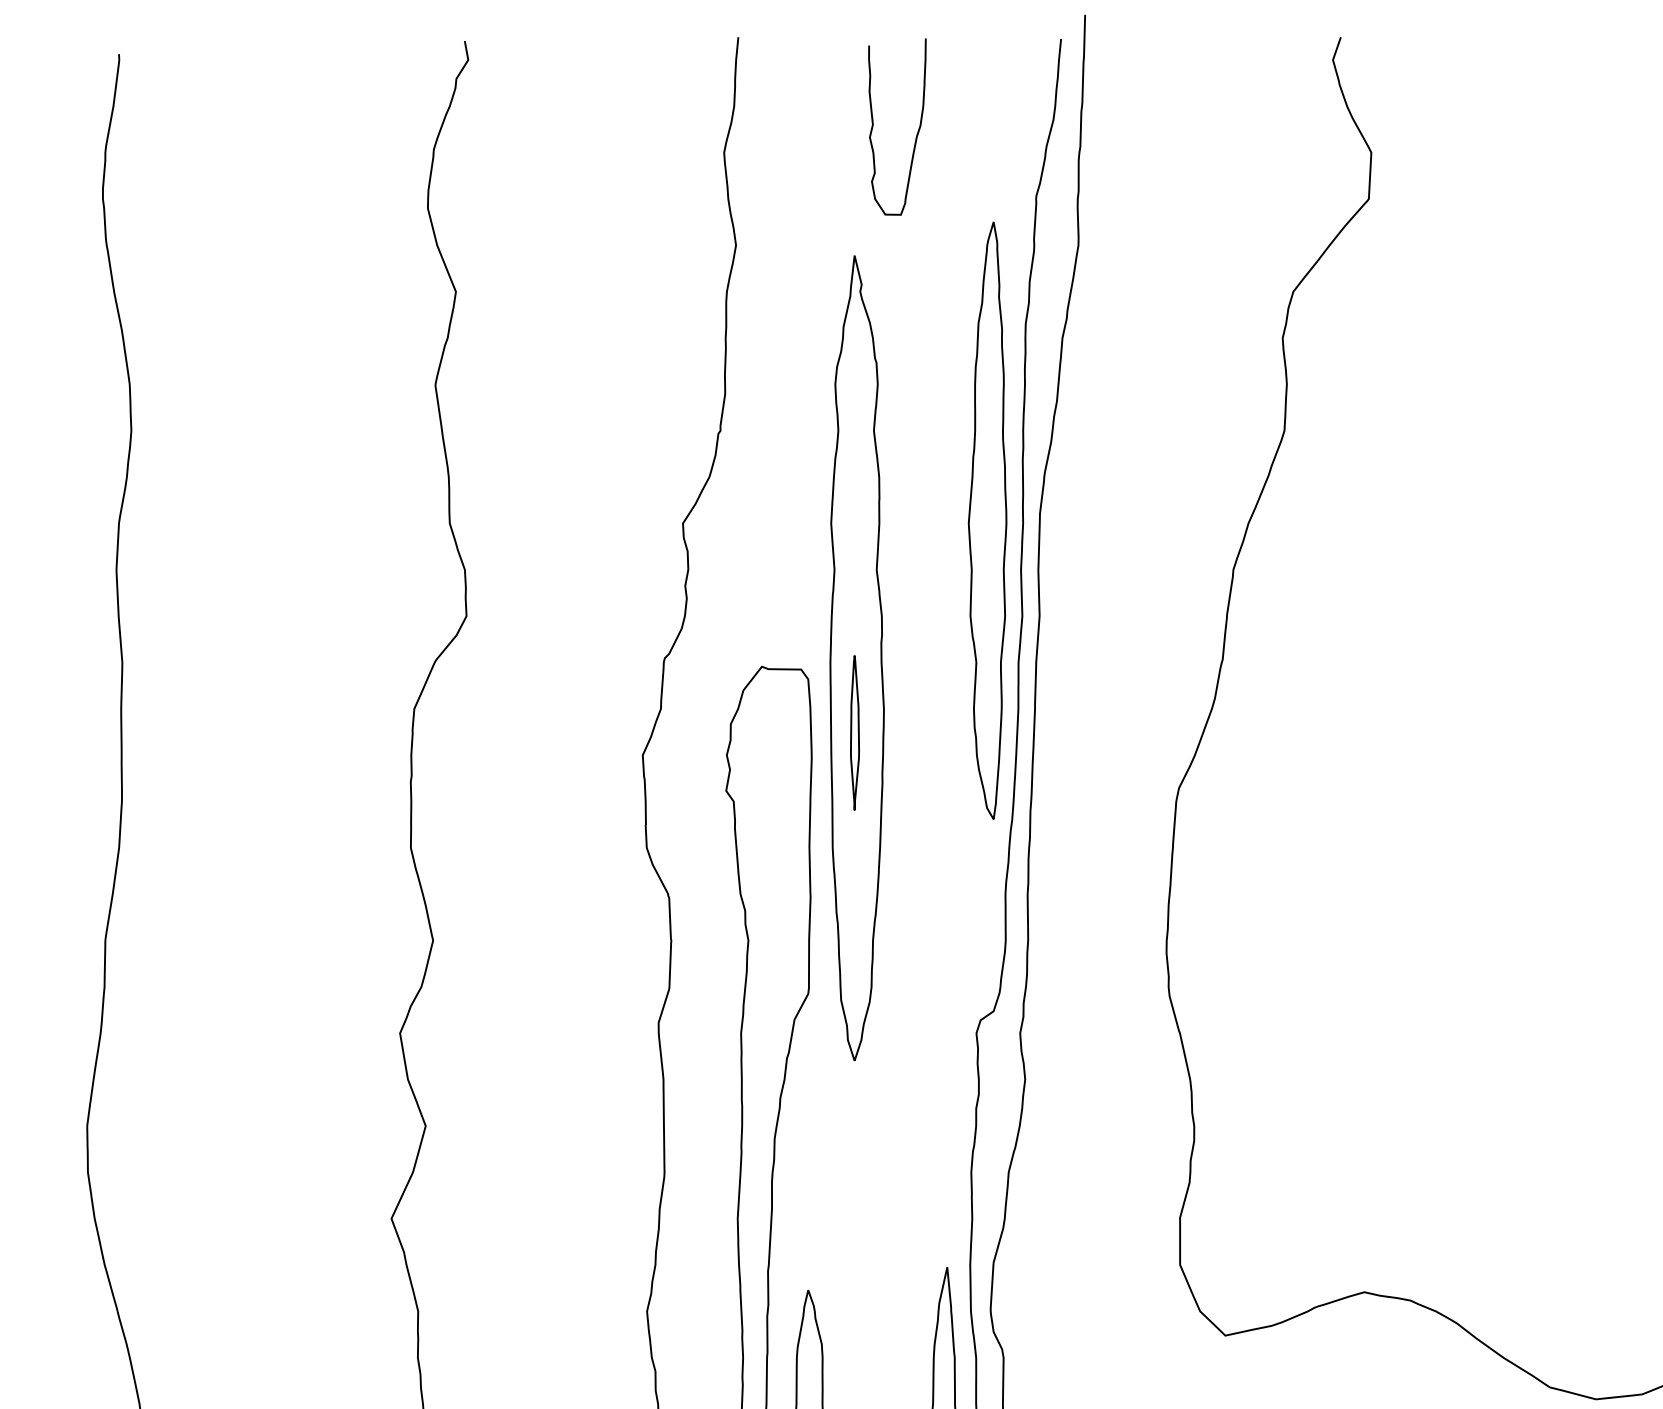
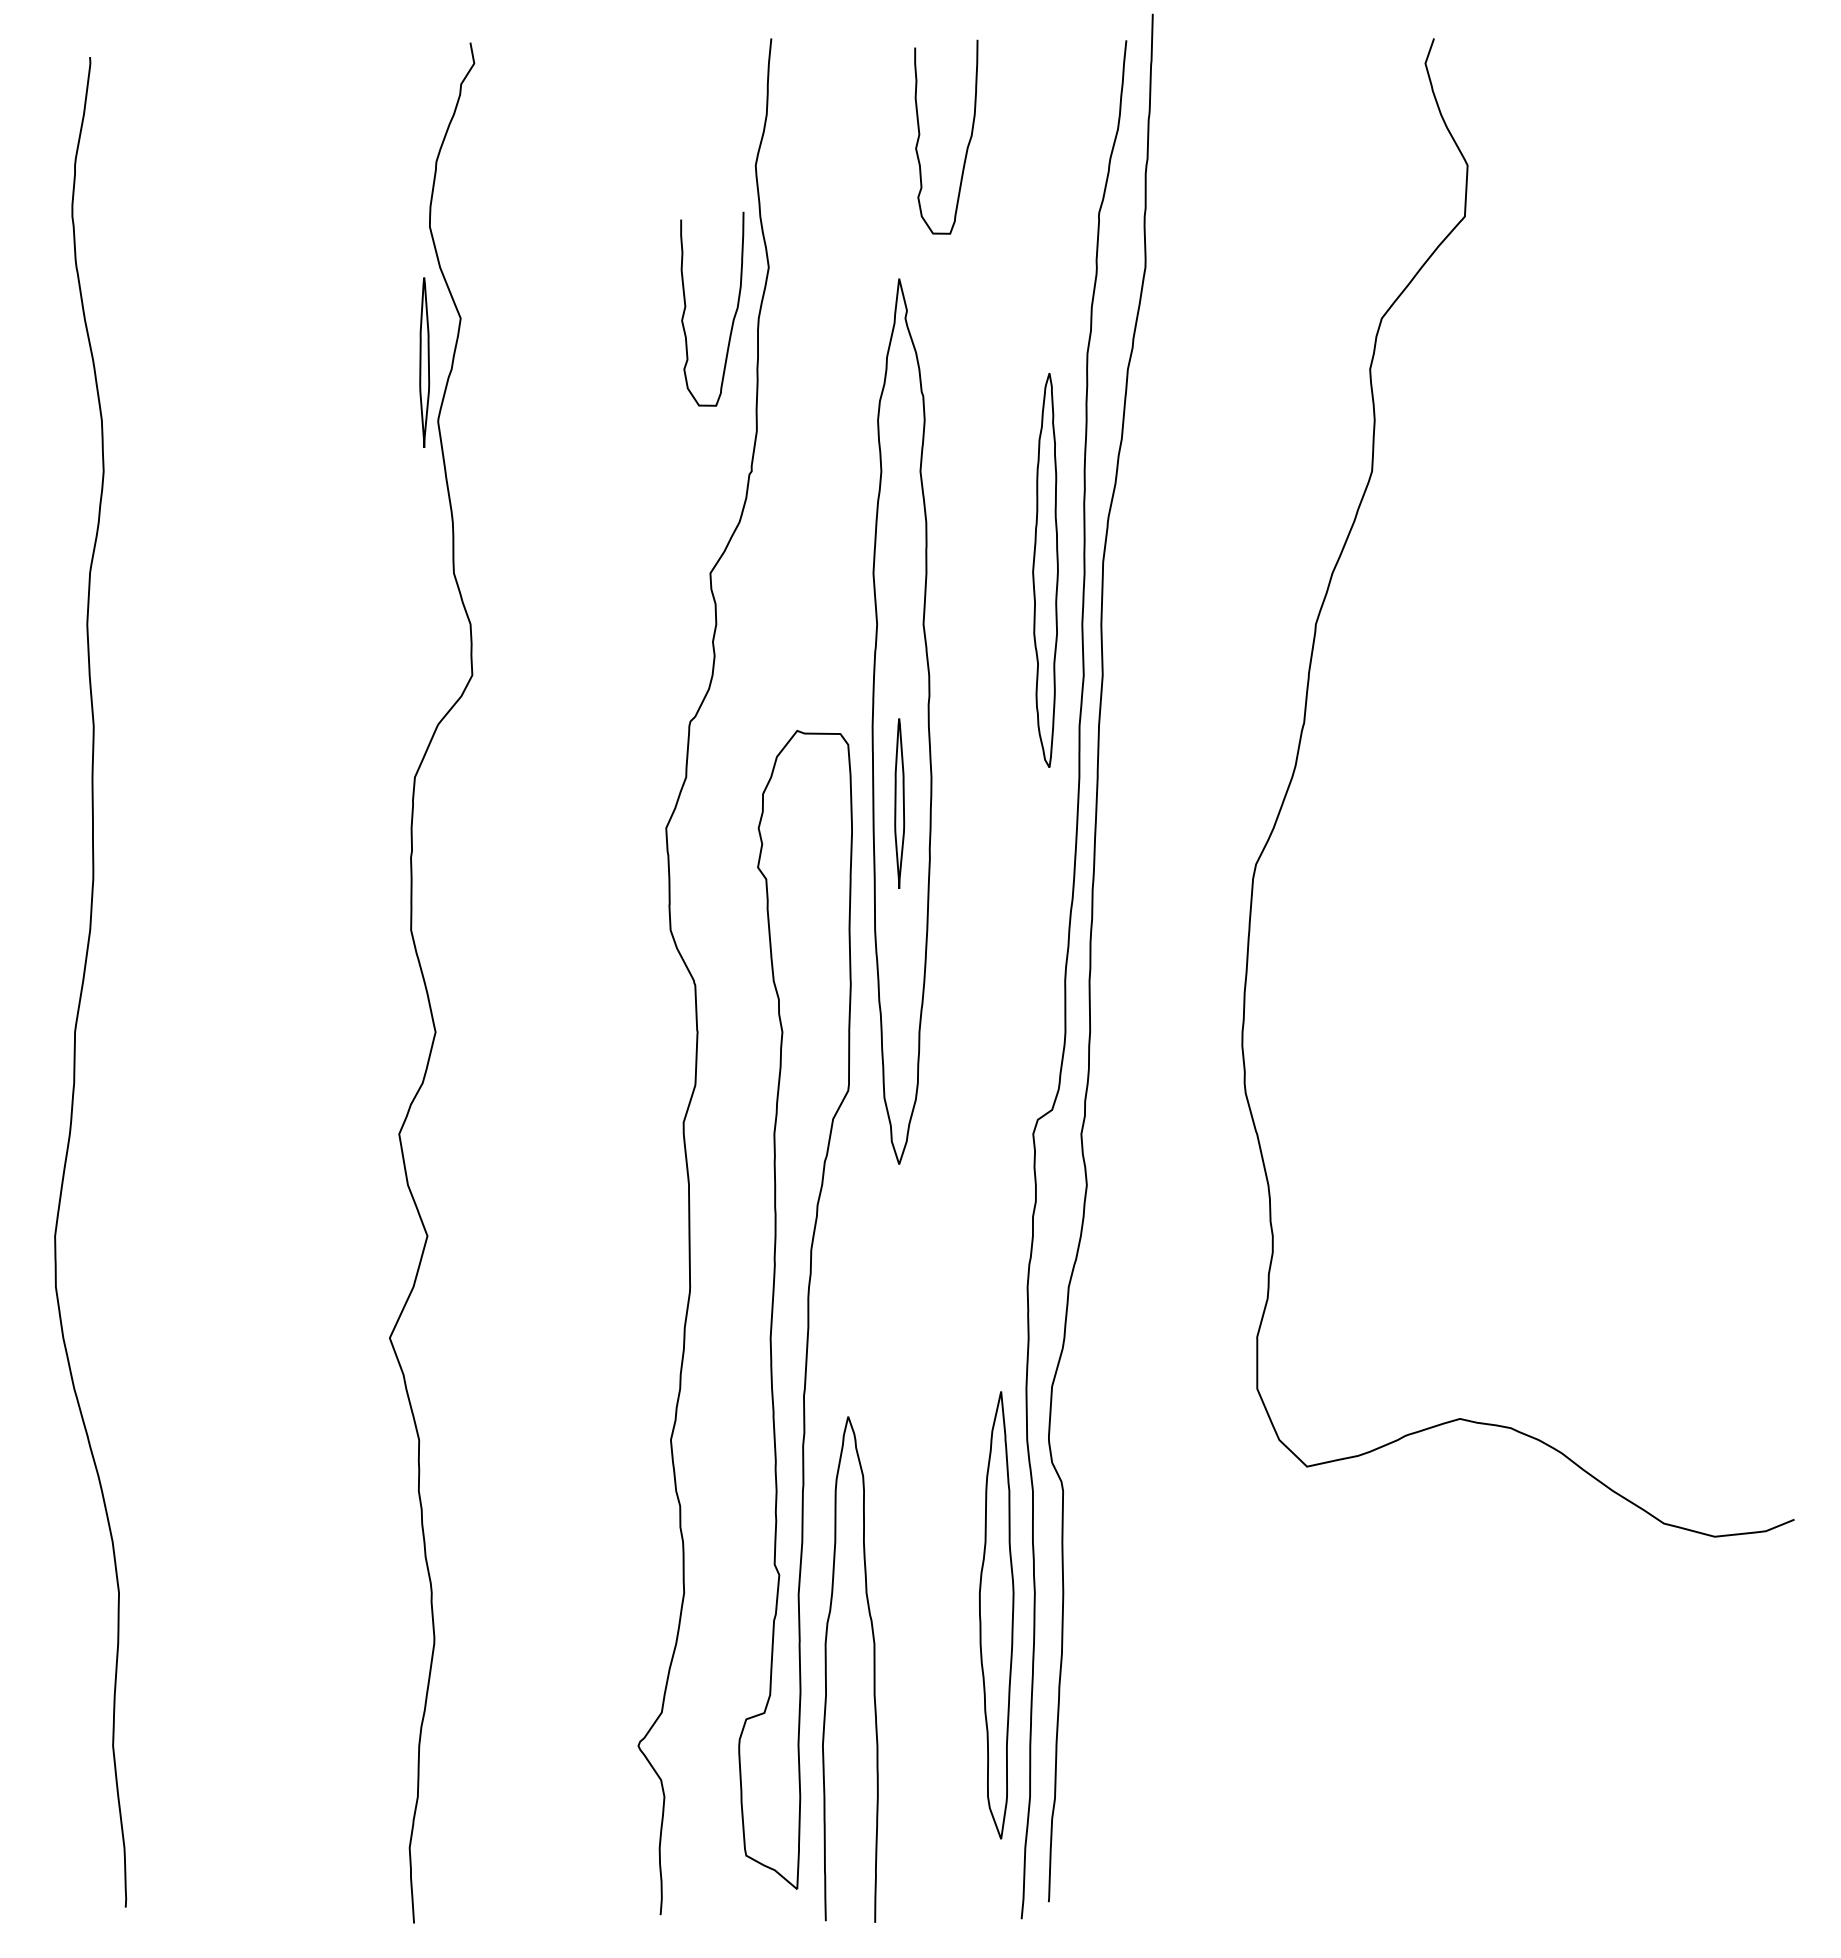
curve: (703, 290) -> (733, 316), added
part: (423, 331) -> (424, 362), added
part: (987, 520) -> (1045, 570), size x0.6

